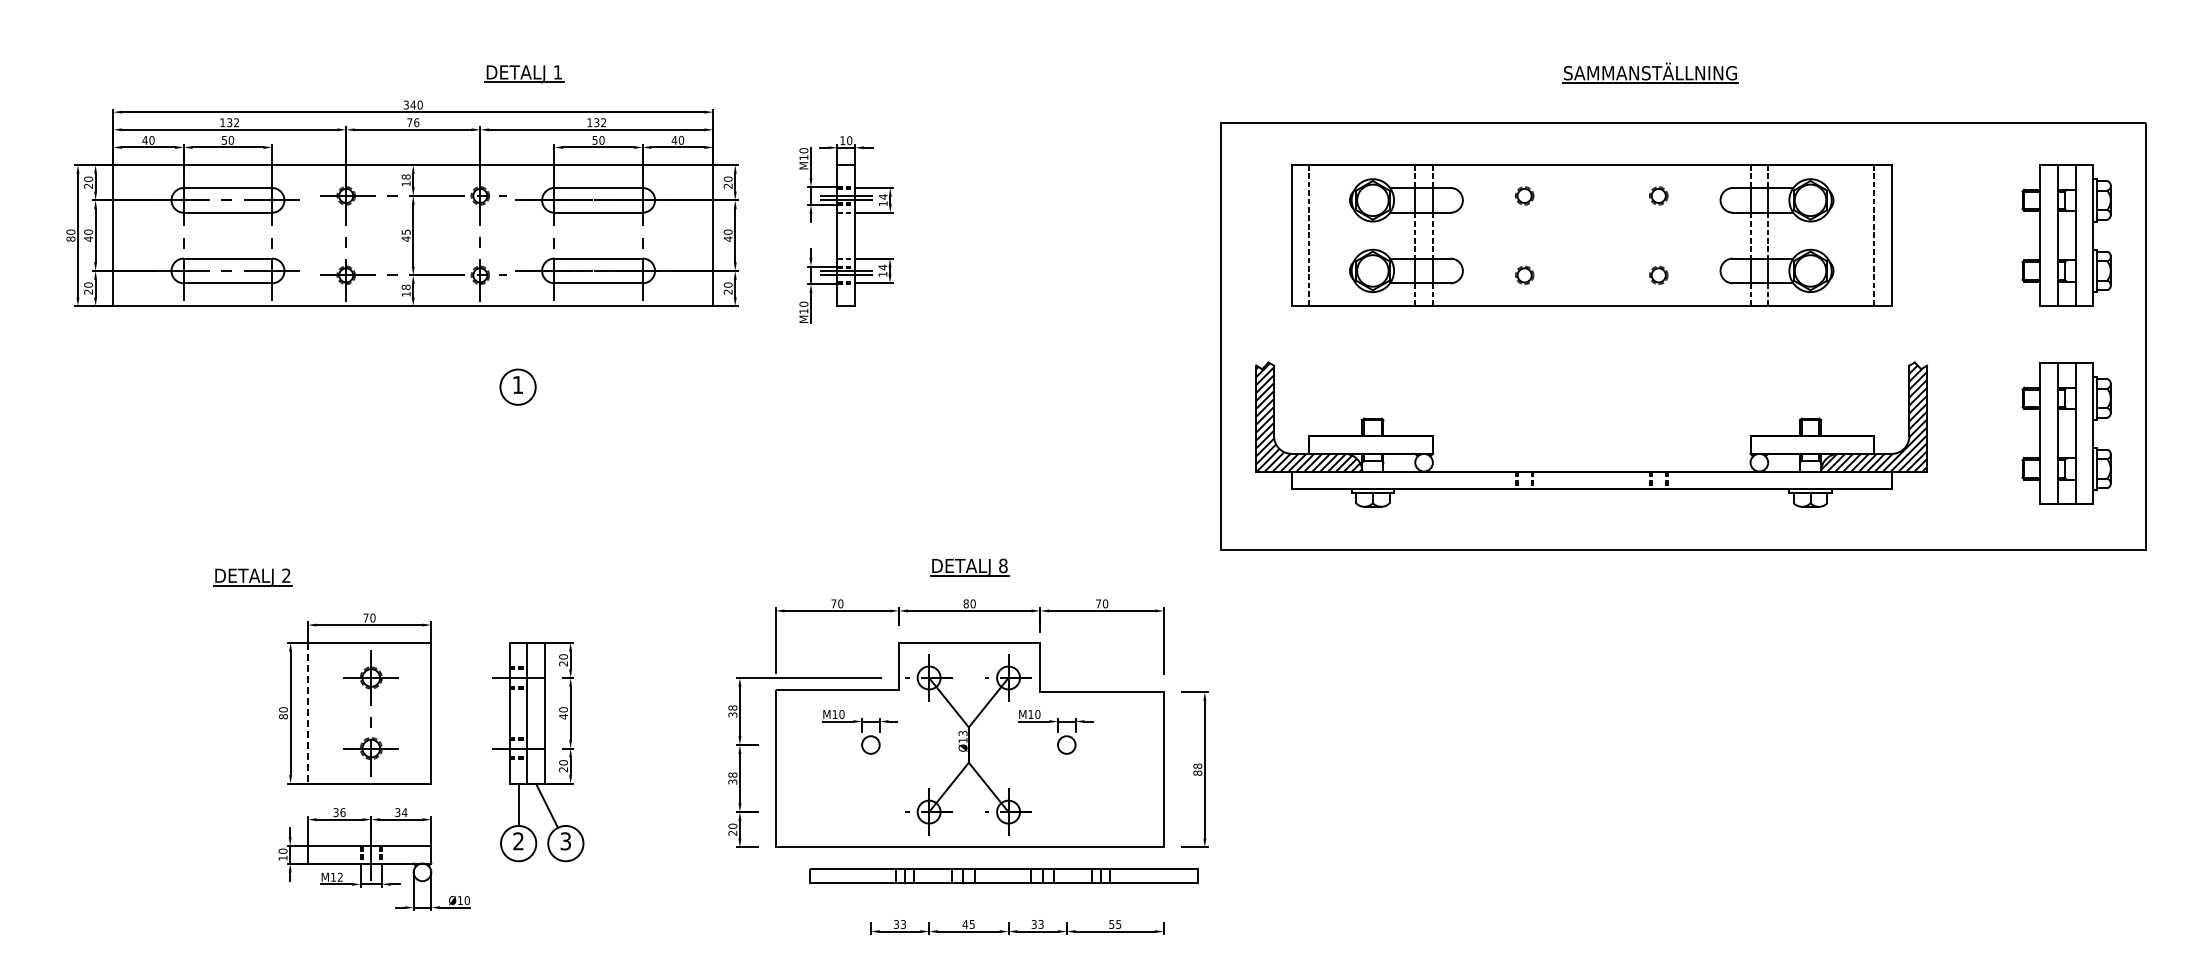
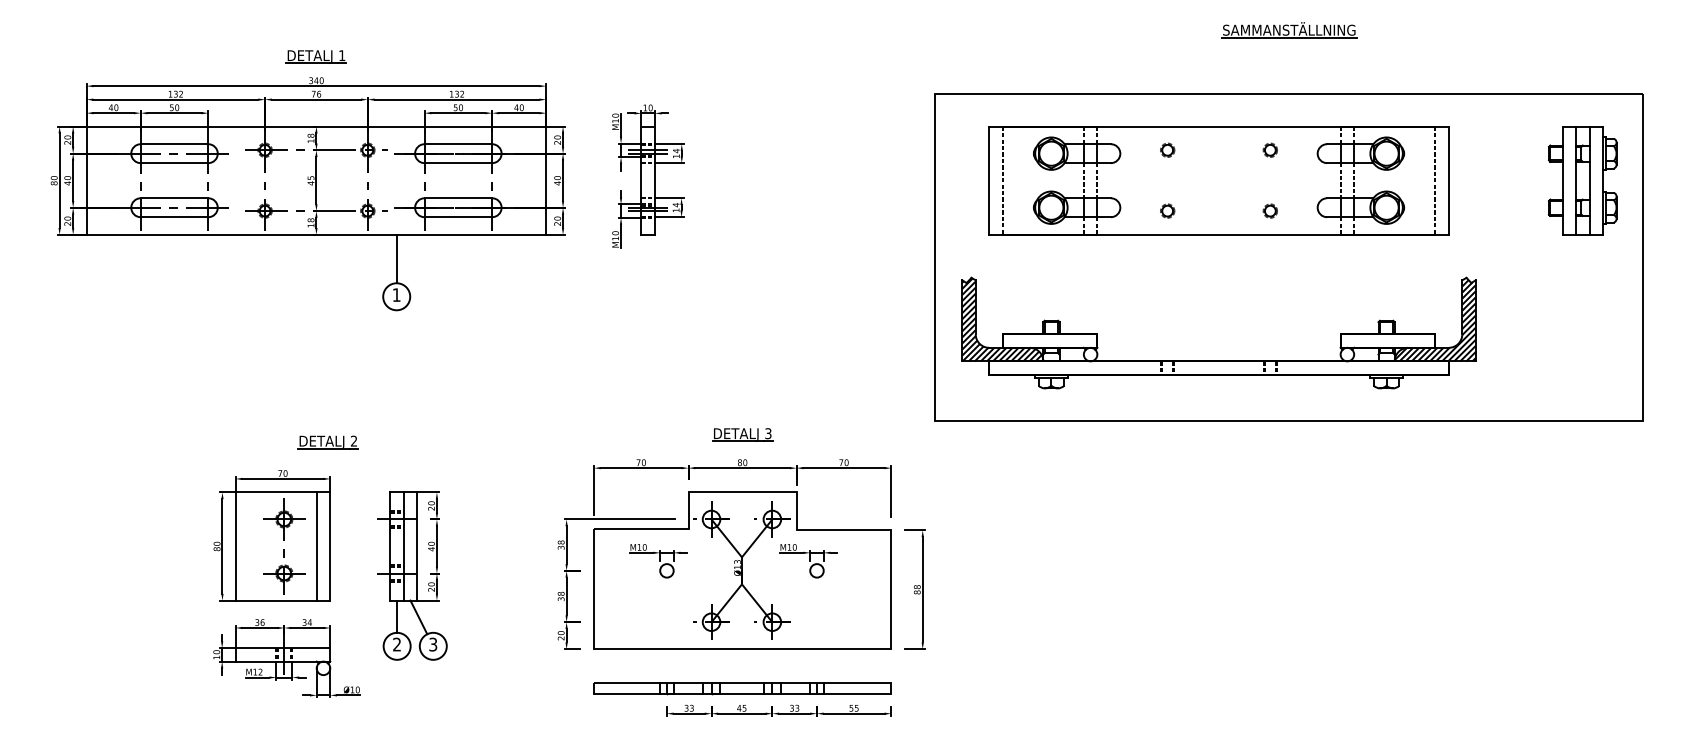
part: (1650, 72) -> (1289, 29), moved
part: (524, 74) -> (316, 57), moved
line: (518, 337) -> (397, 258), added
part: (2066, 433) -> (1582, 332), removed
text: (1003, 565) -> (768, 433), 8 -> 3
part: (252, 577) -> (328, 442), moved
line: (413, 712) -> (316, 545), added
line: (307, 713) -> (235, 546), dashed -> solid
part: (1003, 876) -> (742, 689), moved

